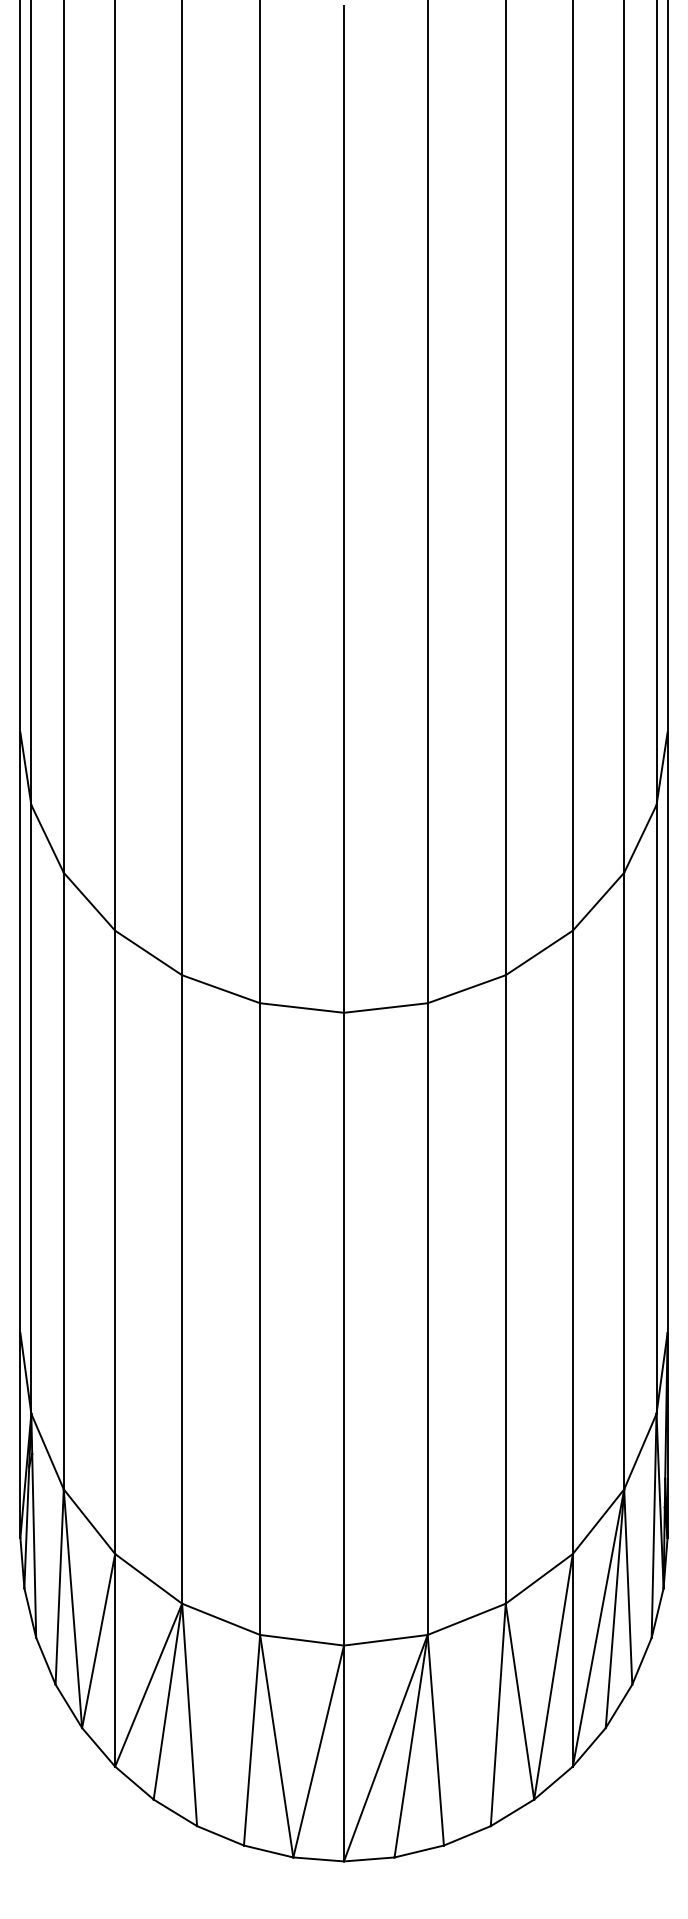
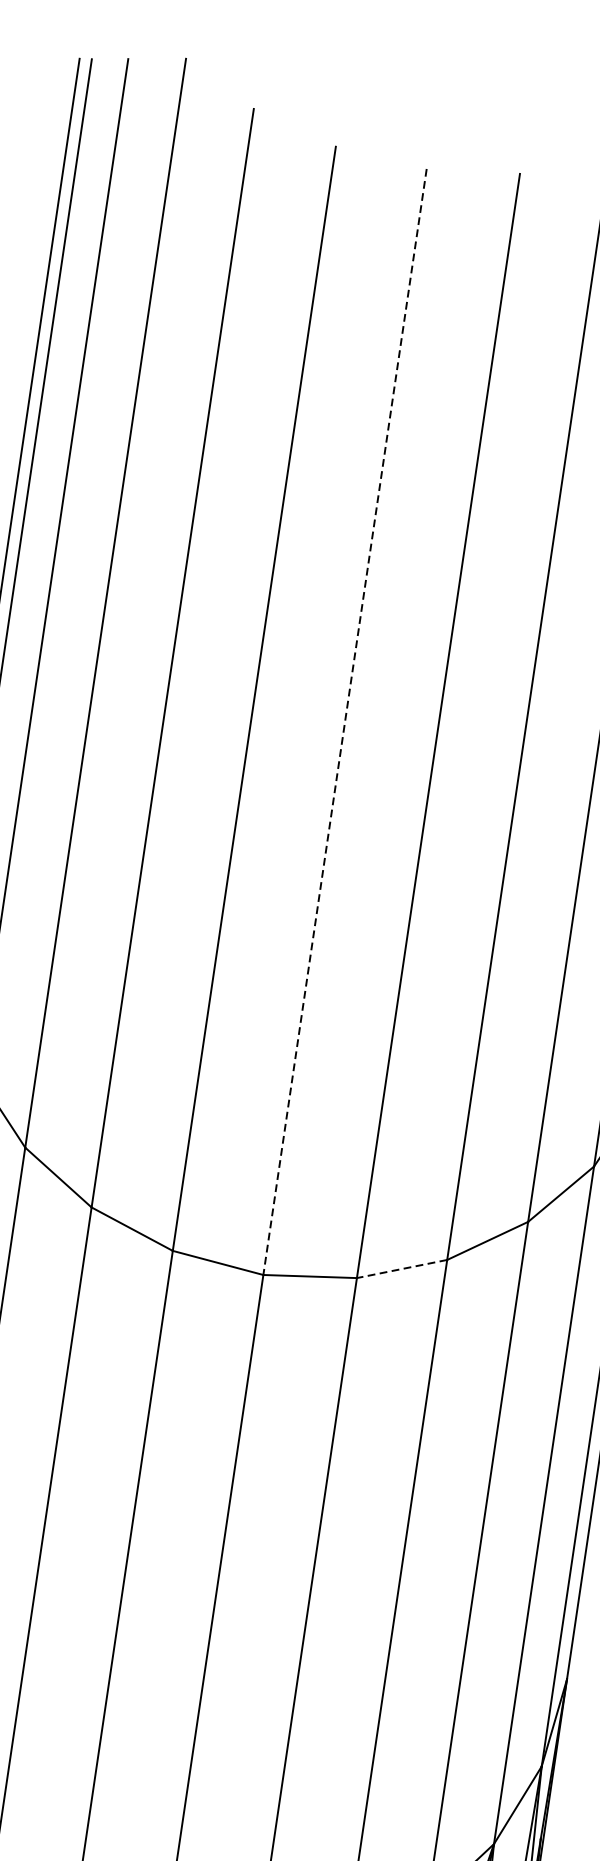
line: (344, 510) -> (345, 723), solid -> dashed
line: (466, 989) -> (401, 1269), solid -> dashed

